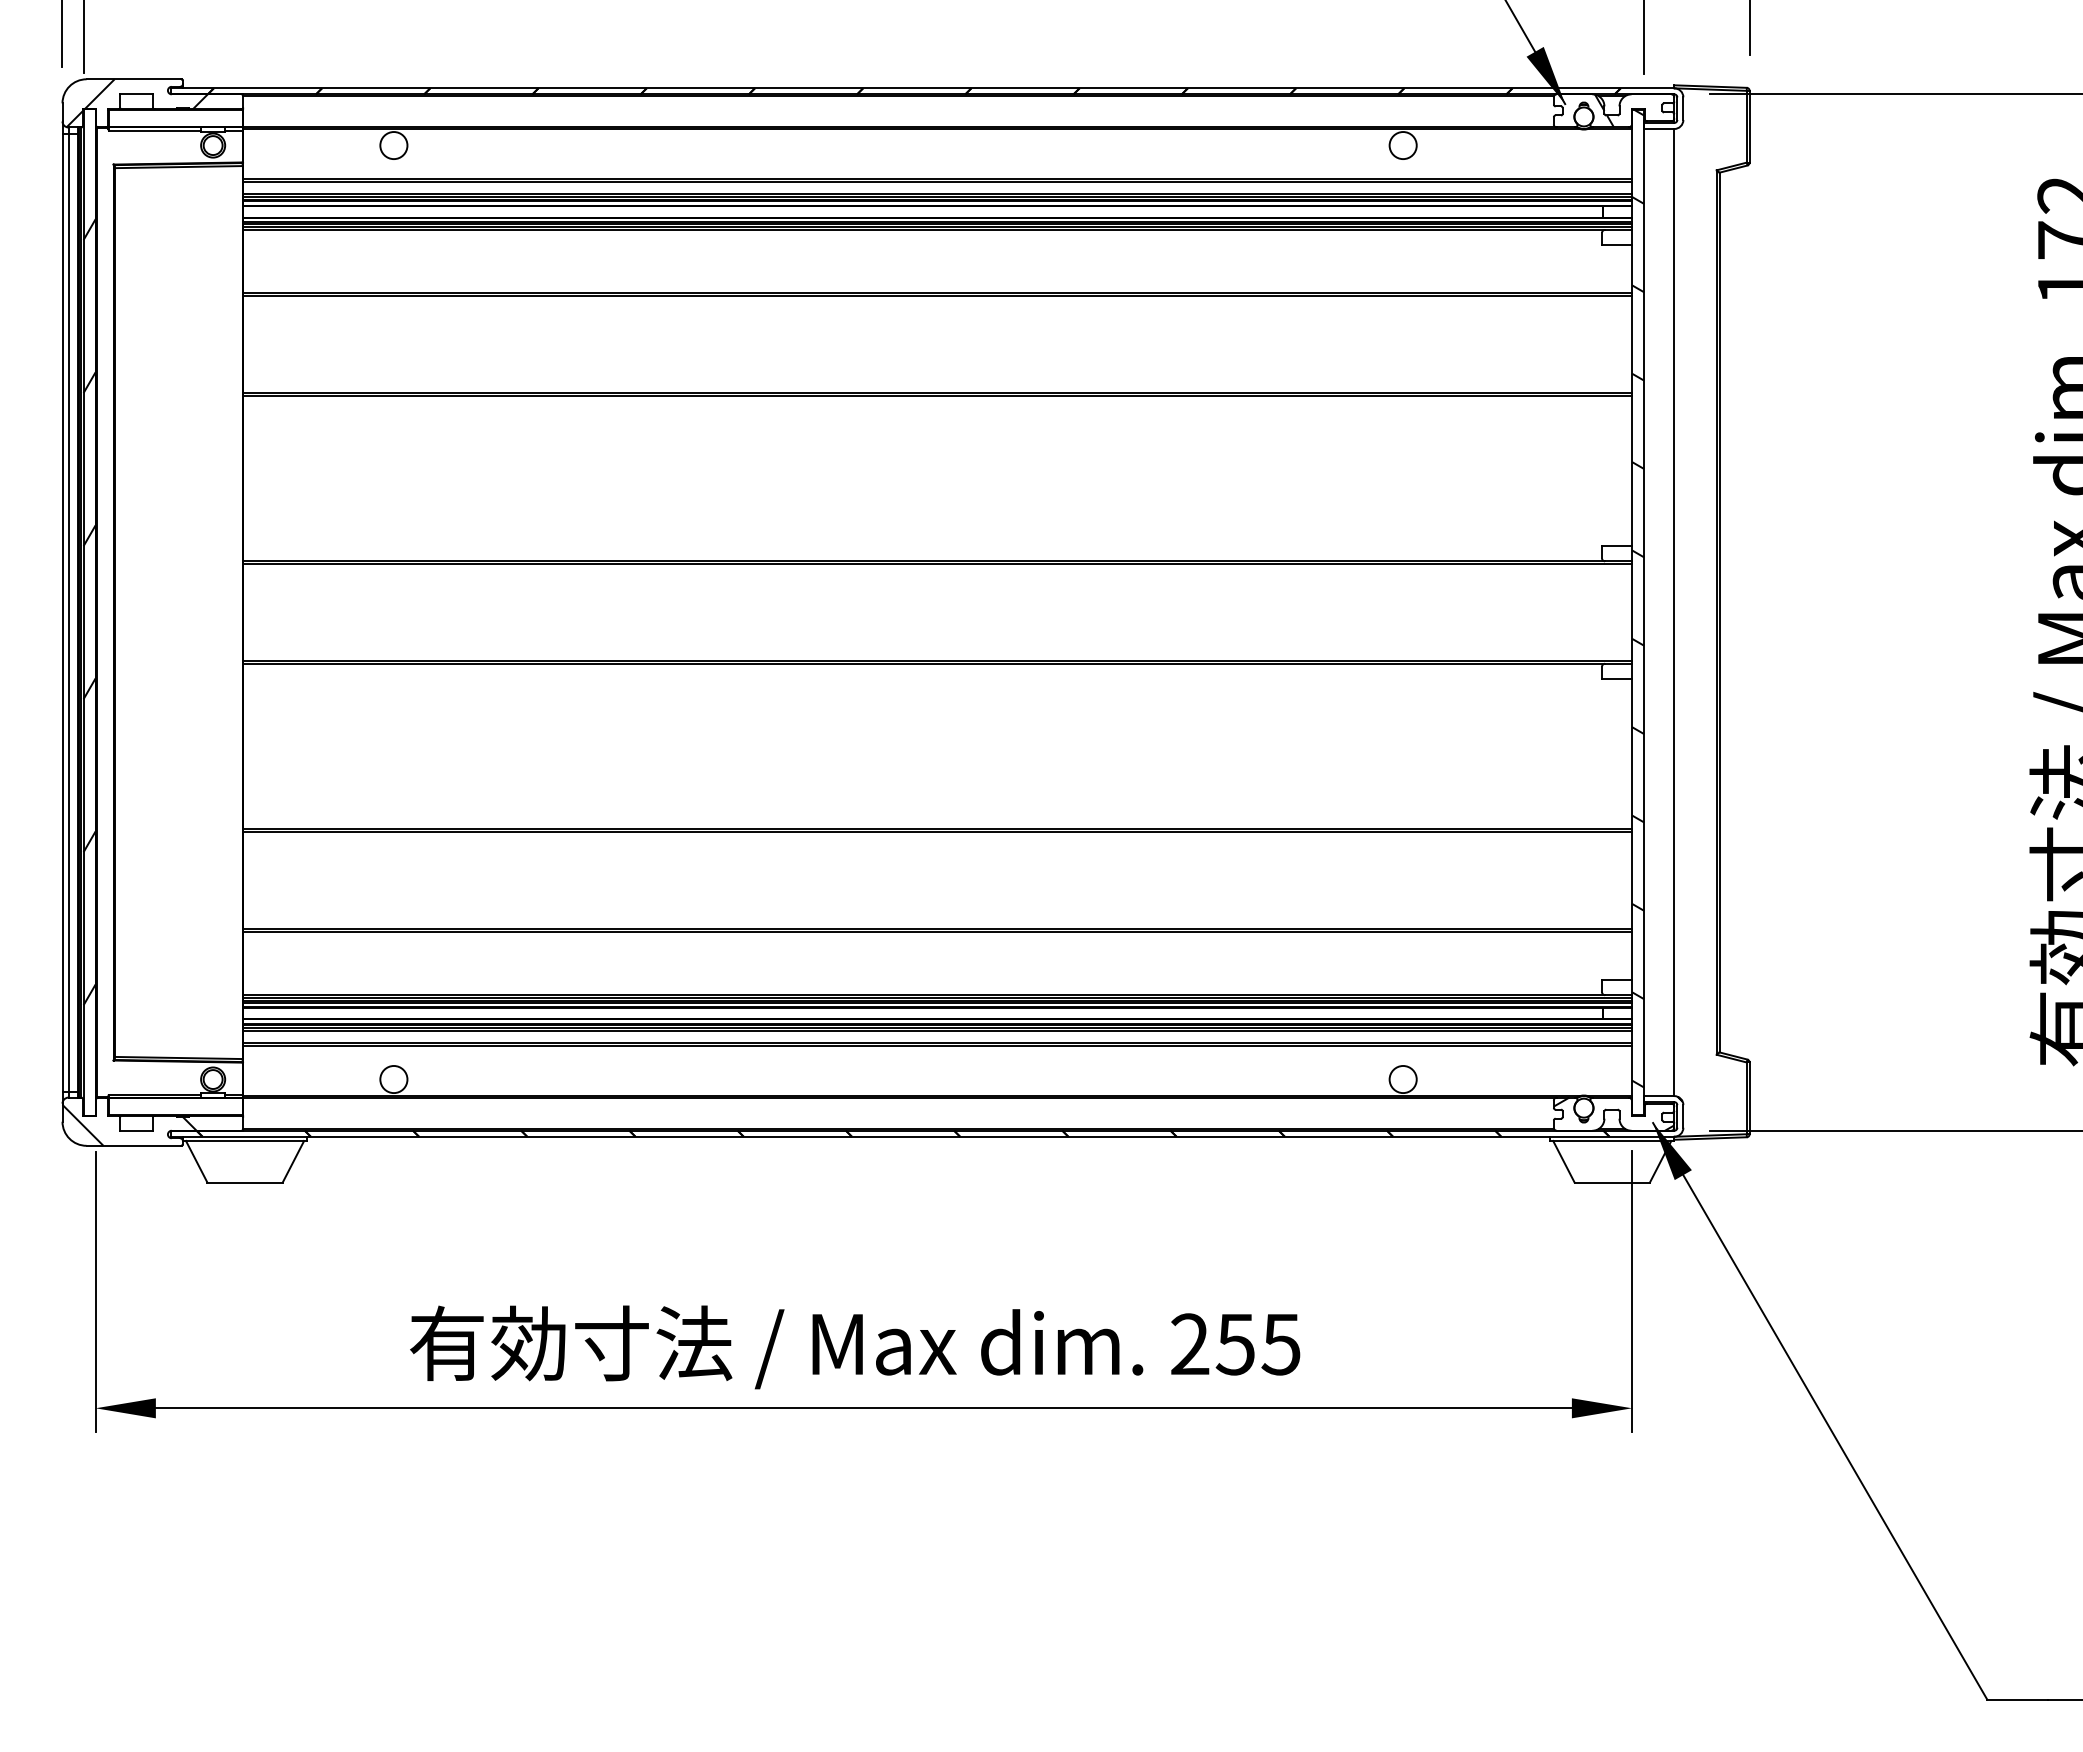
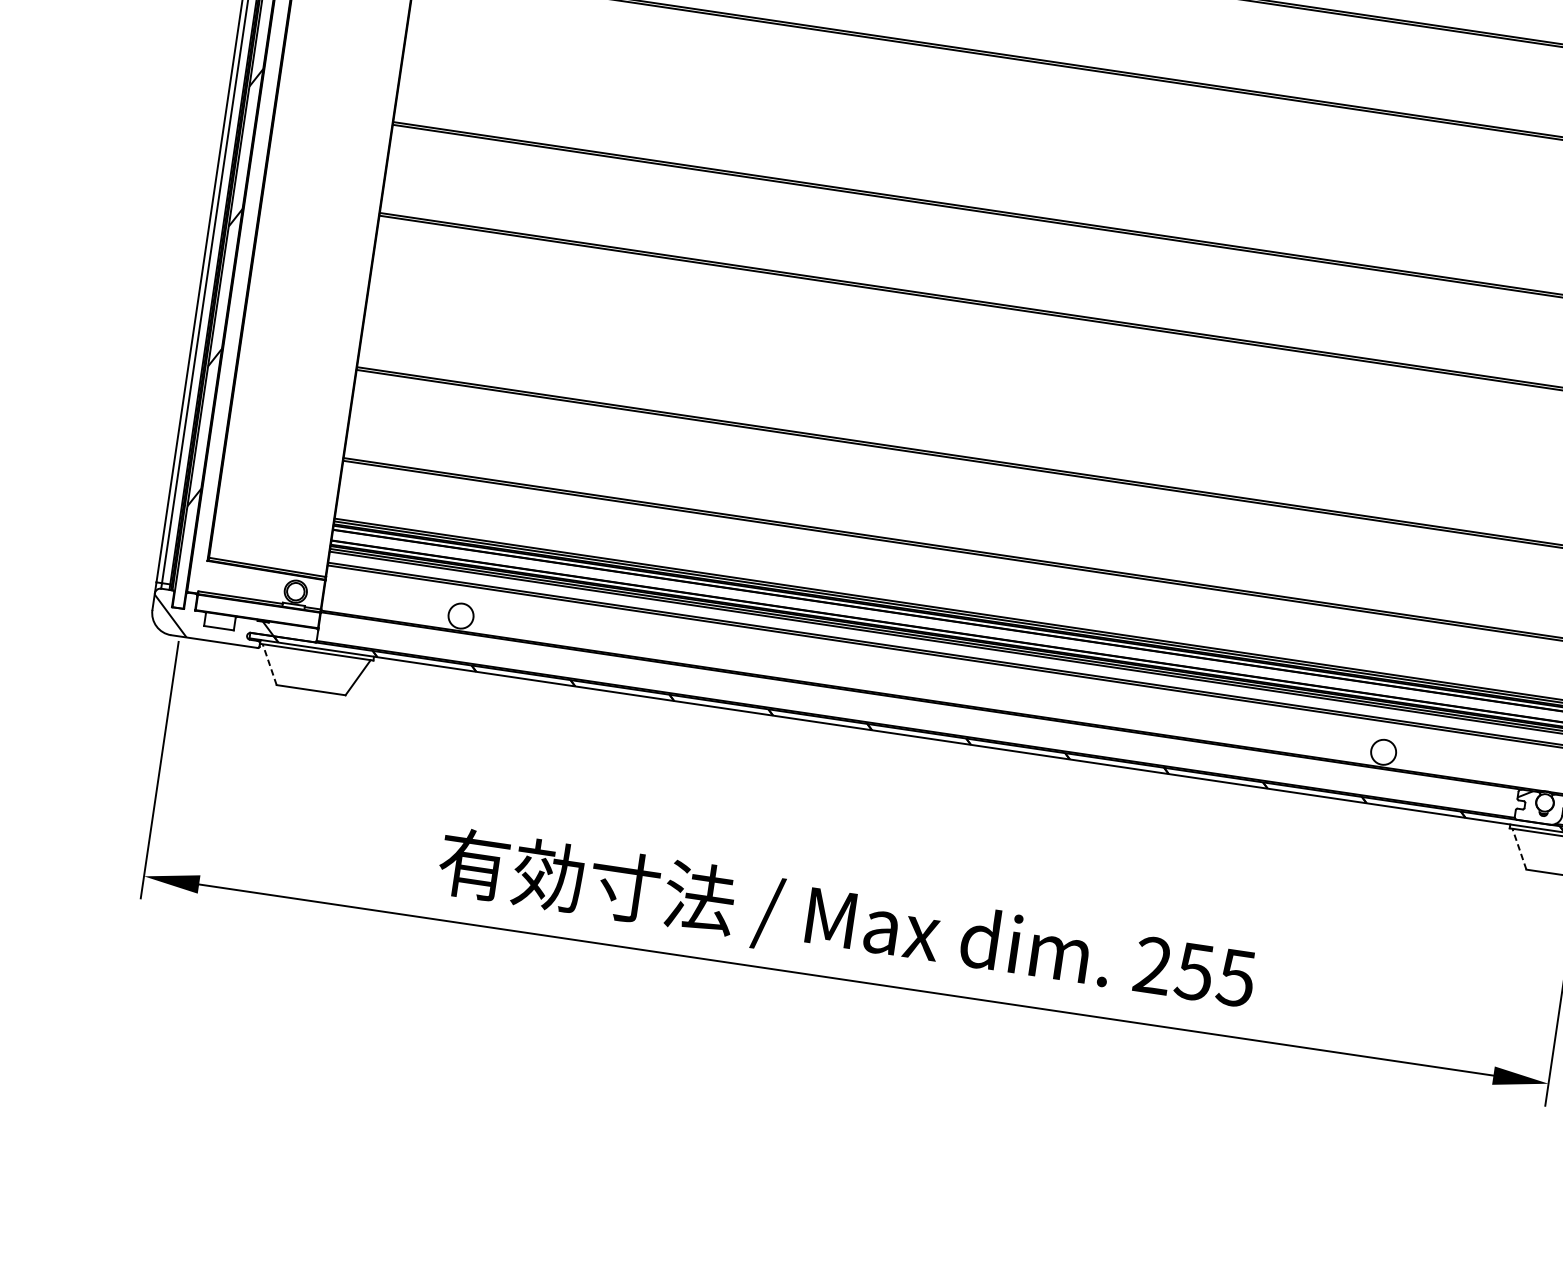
line: (196, 1161) -> (269, 664), solid -> dashed
line: (1563, 1161) -> (1519, 848), solid -> dashed

